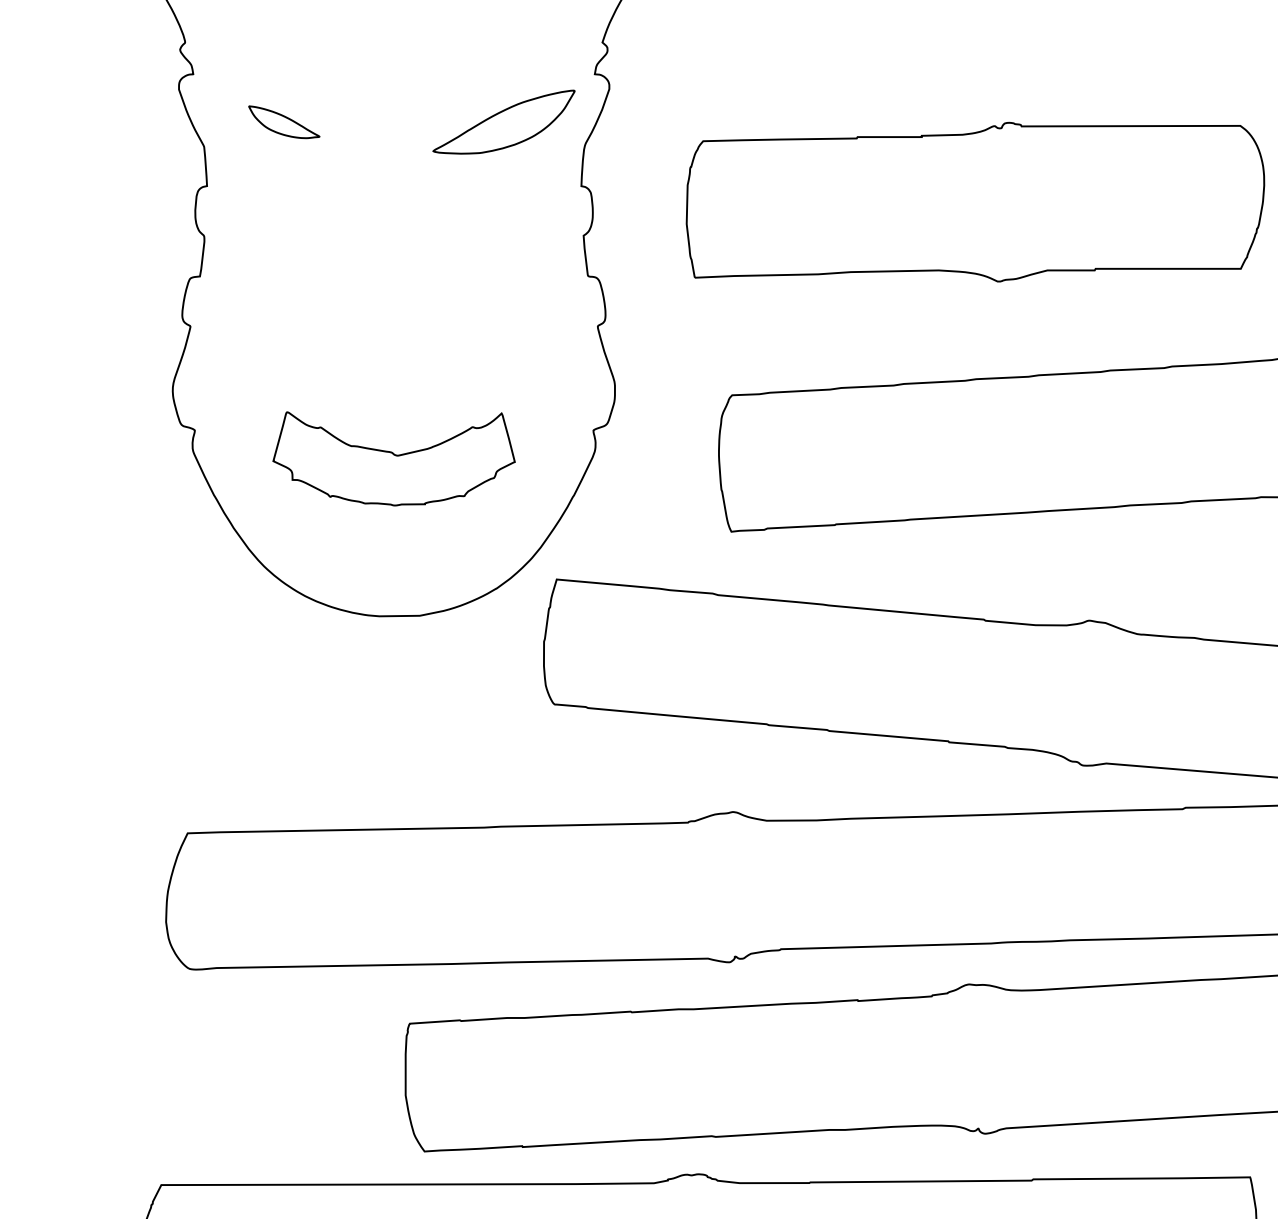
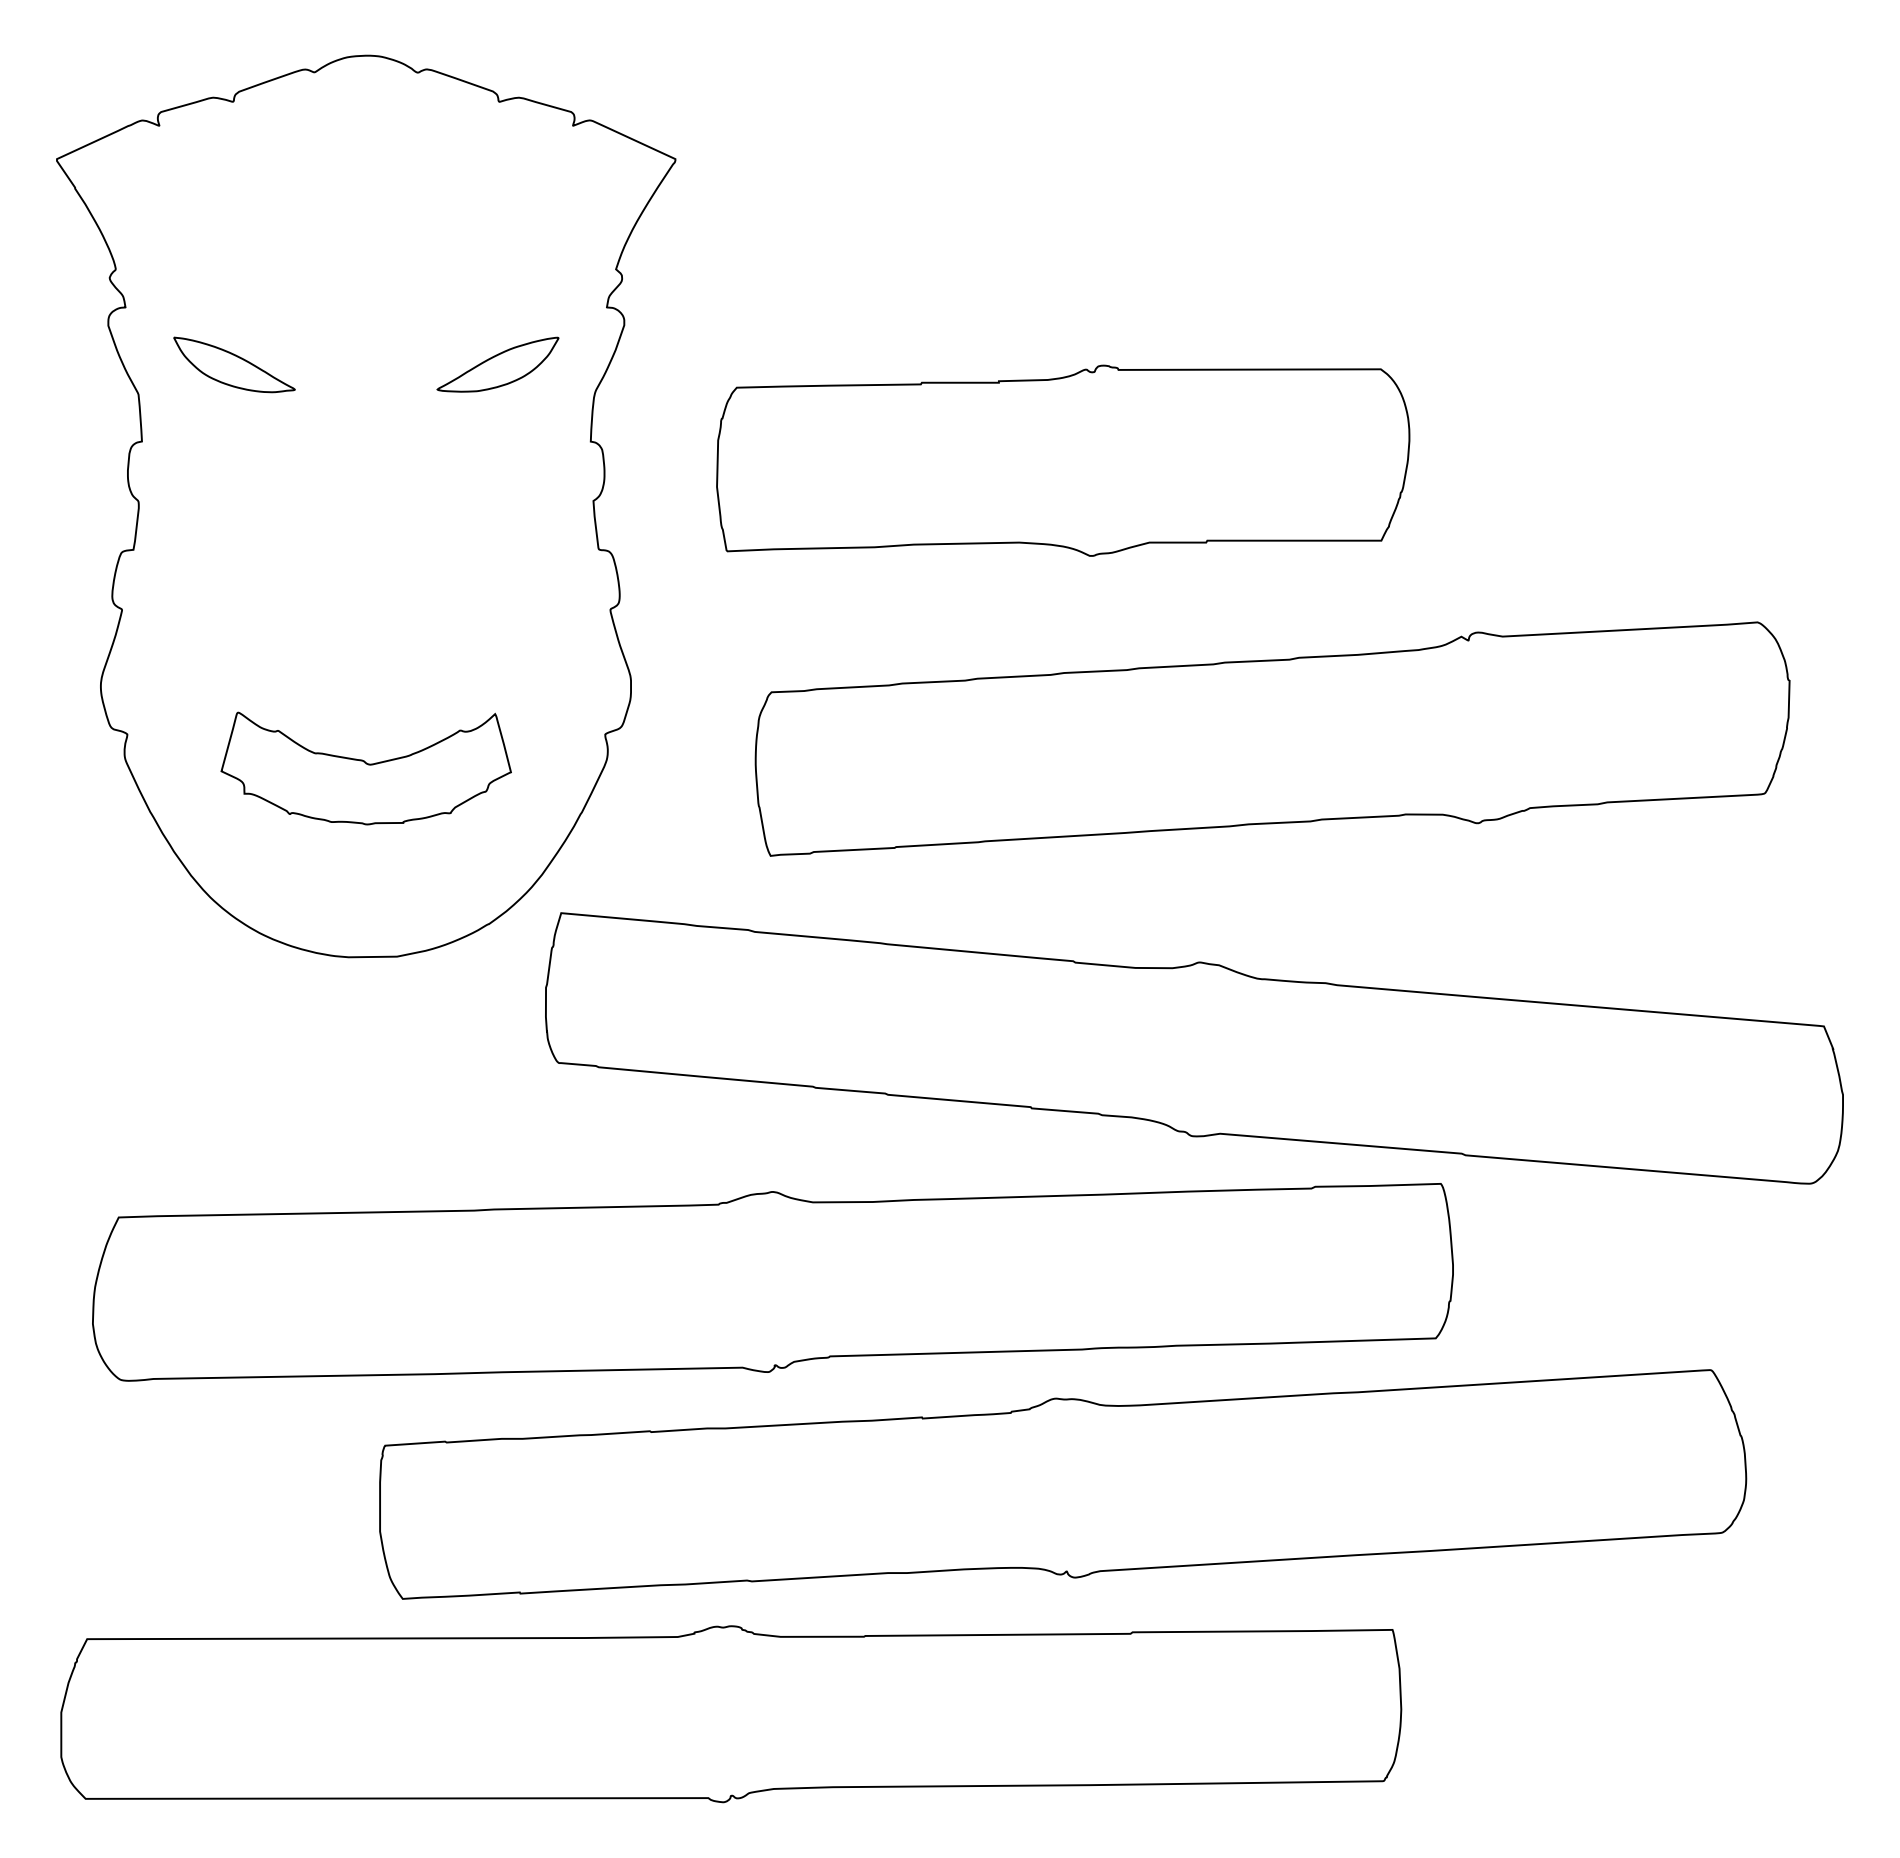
part: (284, 121) -> (234, 364), size x1.43
part: (503, 121) -> (497, 364), size x0.71

